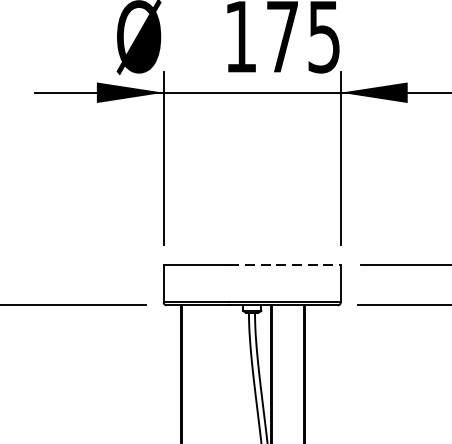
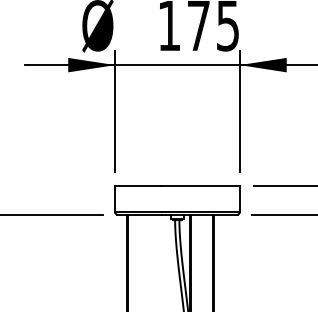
line: (286, 265) -> (201, 186), dashed -> solid

